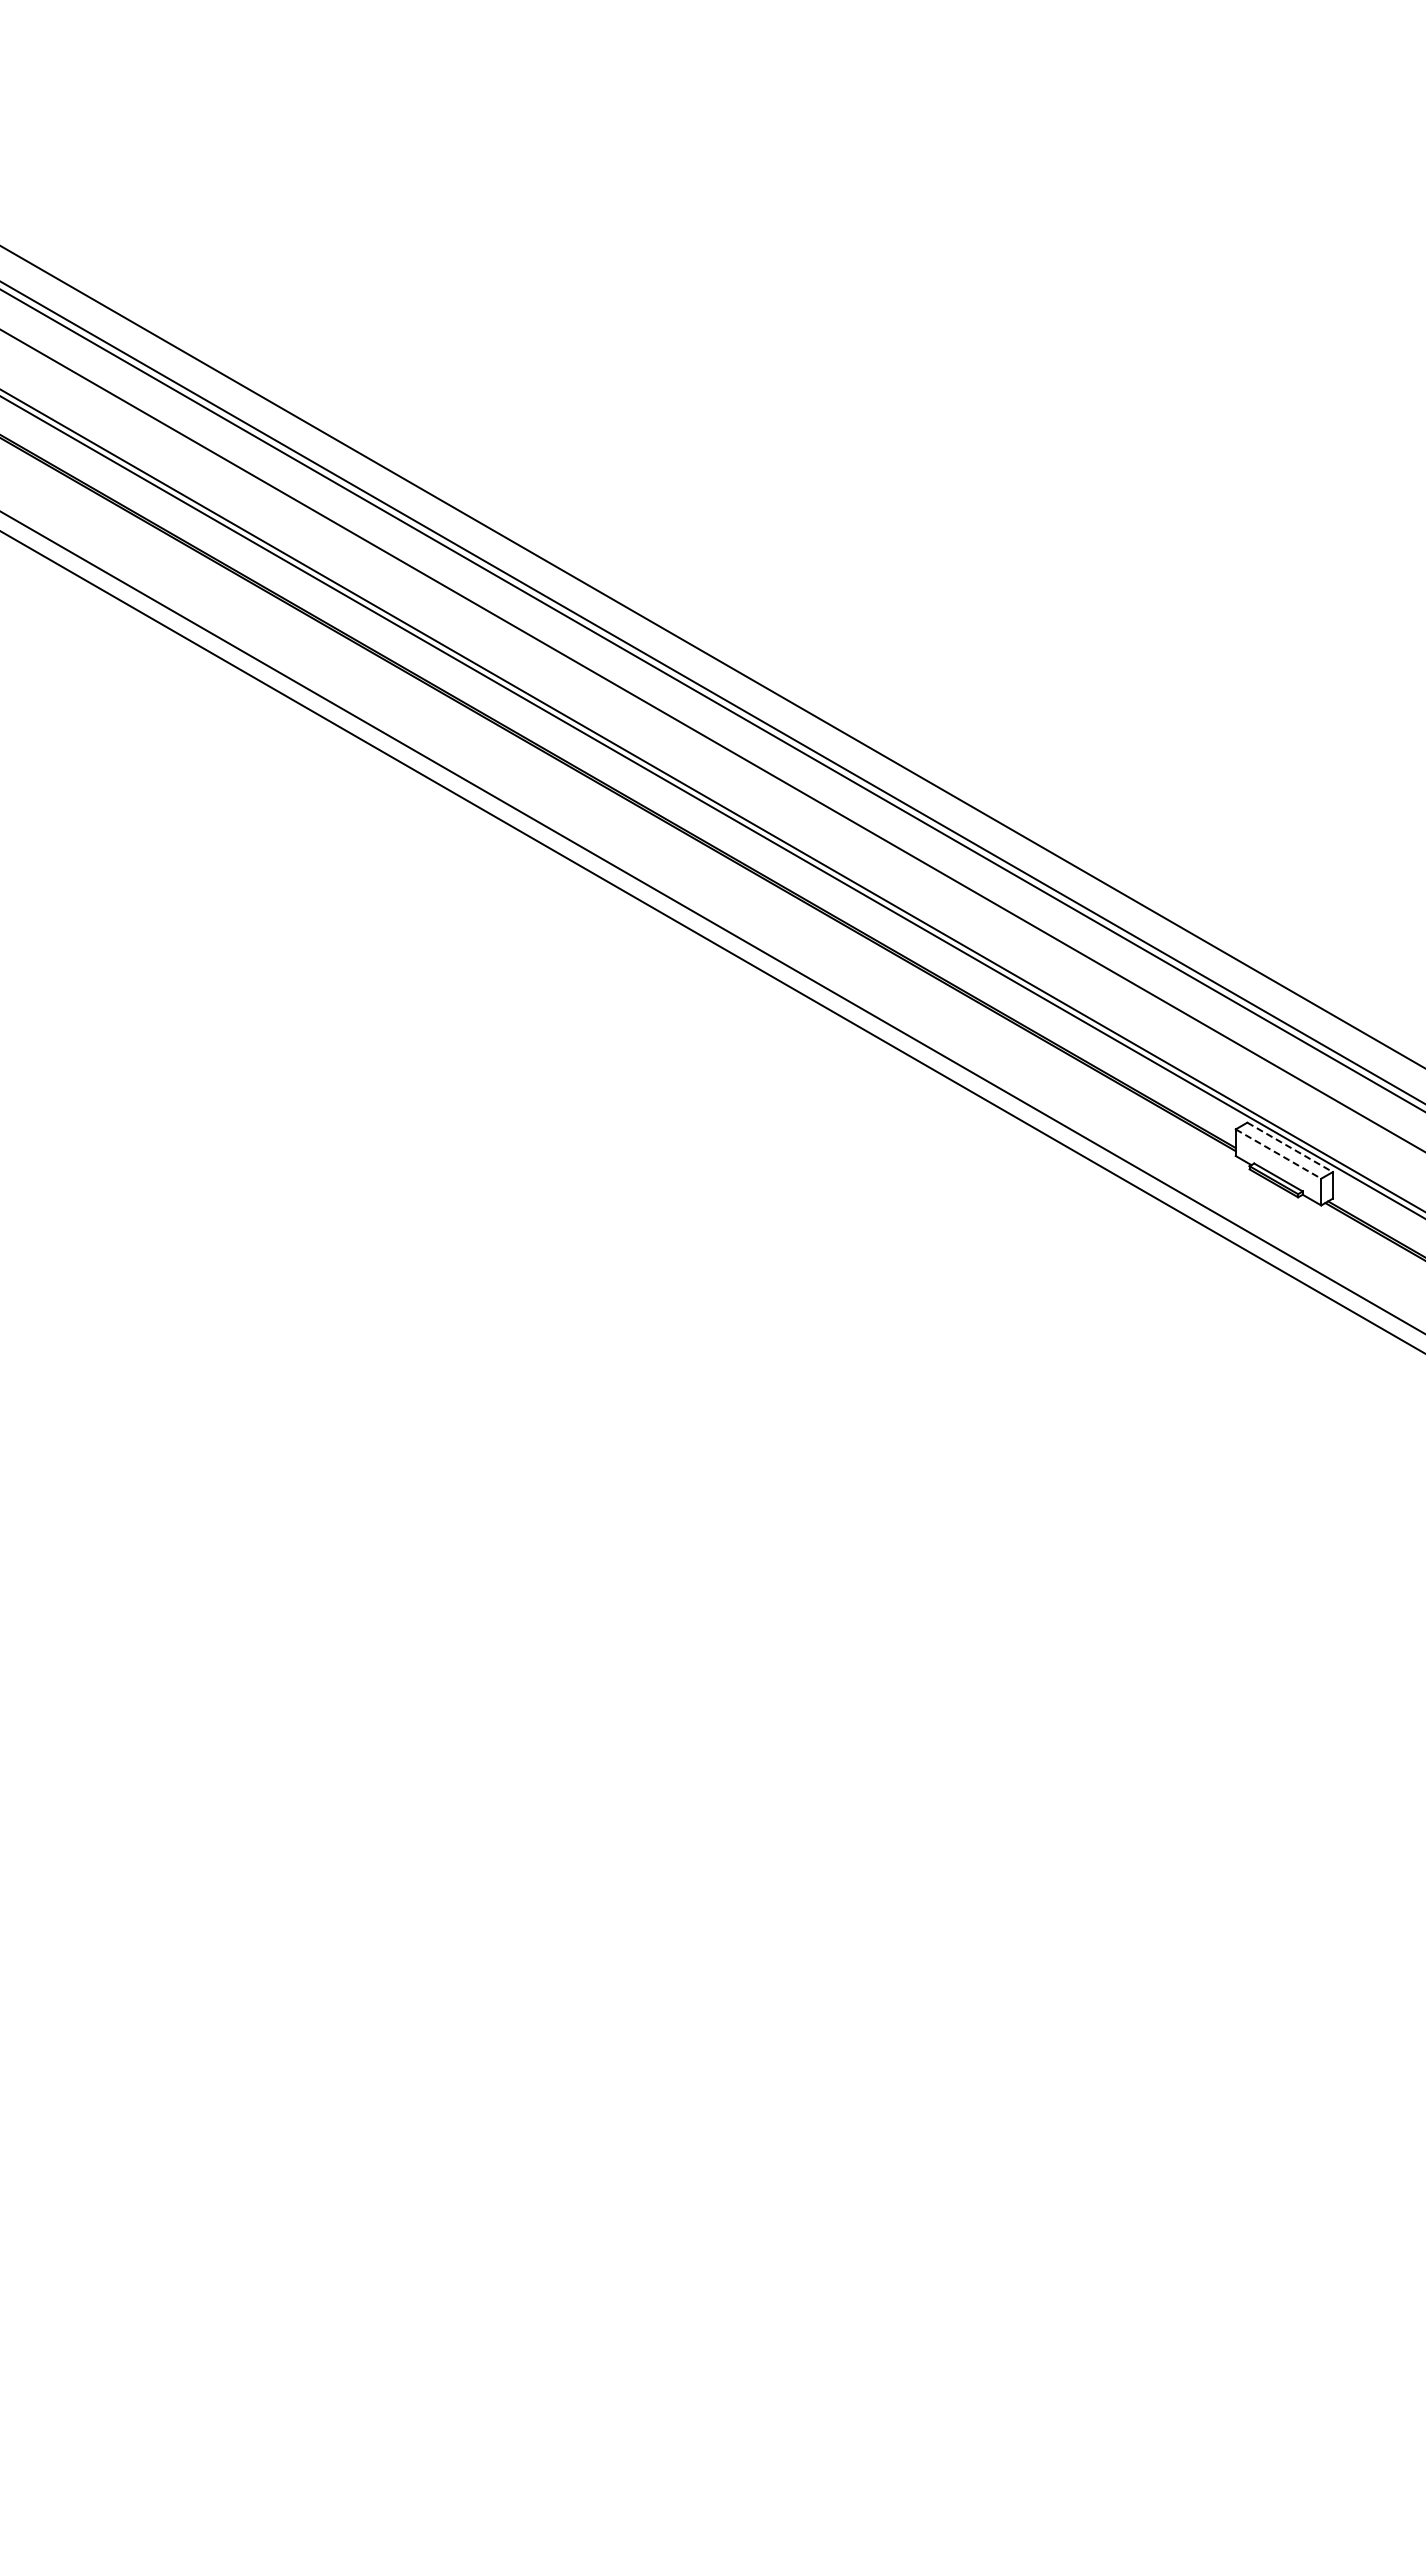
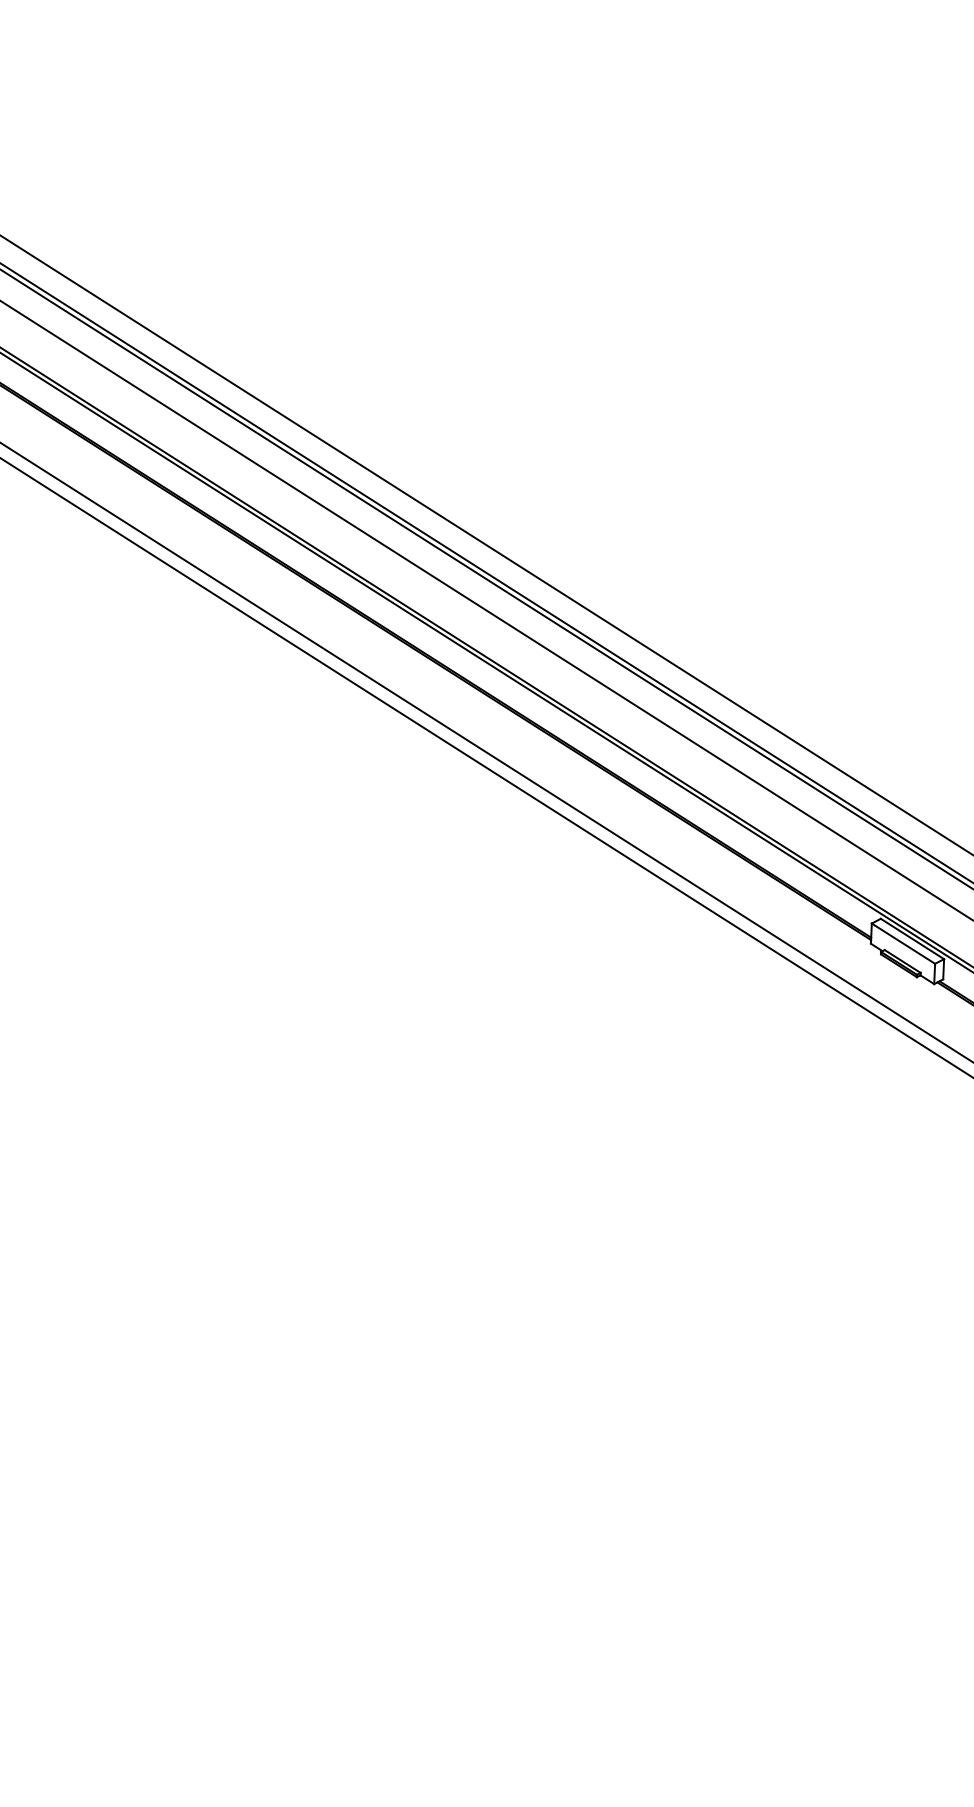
line: (1290, 1147) -> (912, 939), dashed -> solid
line: (1278, 1154) -> (903, 944), dashed -> solid

